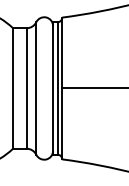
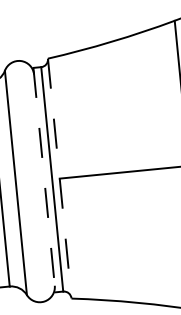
line: (53, 88) -> (45, 180), solid -> dashed
line: (62, 88) -> (60, 178), solid -> dashed

